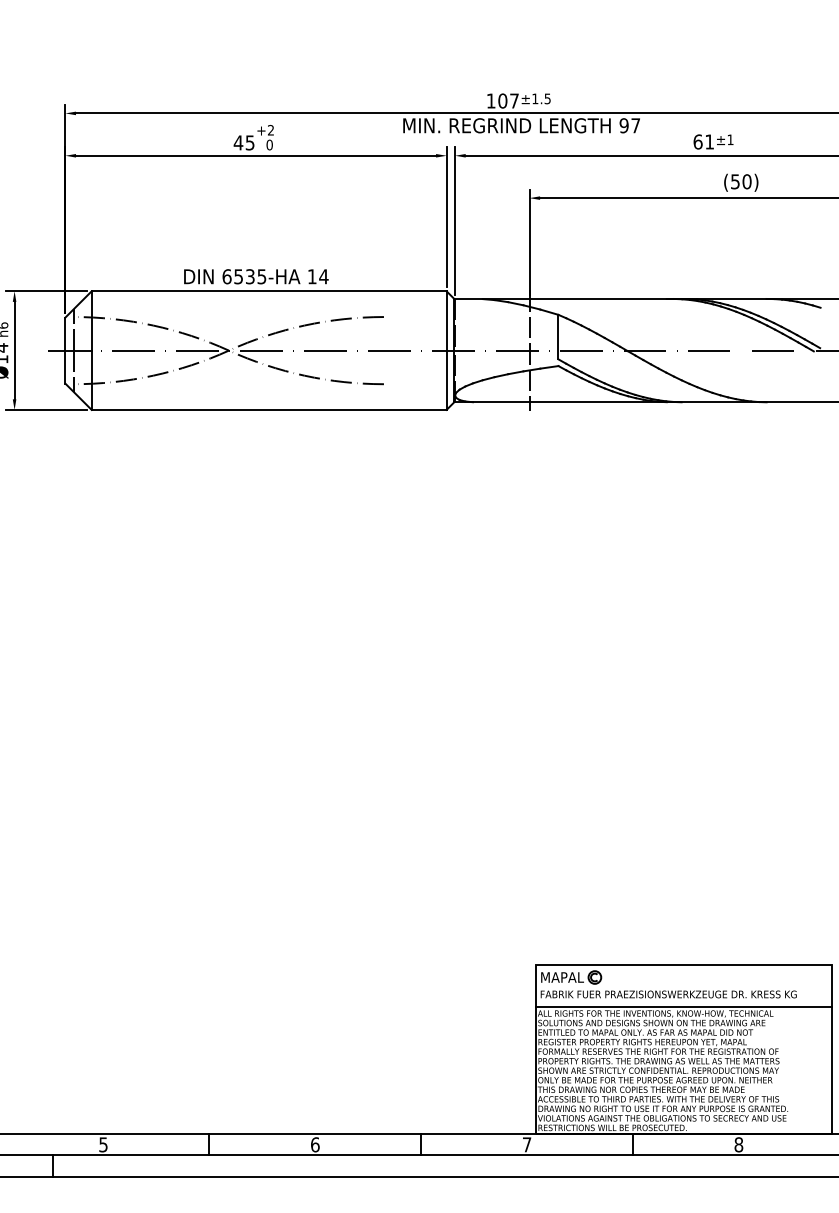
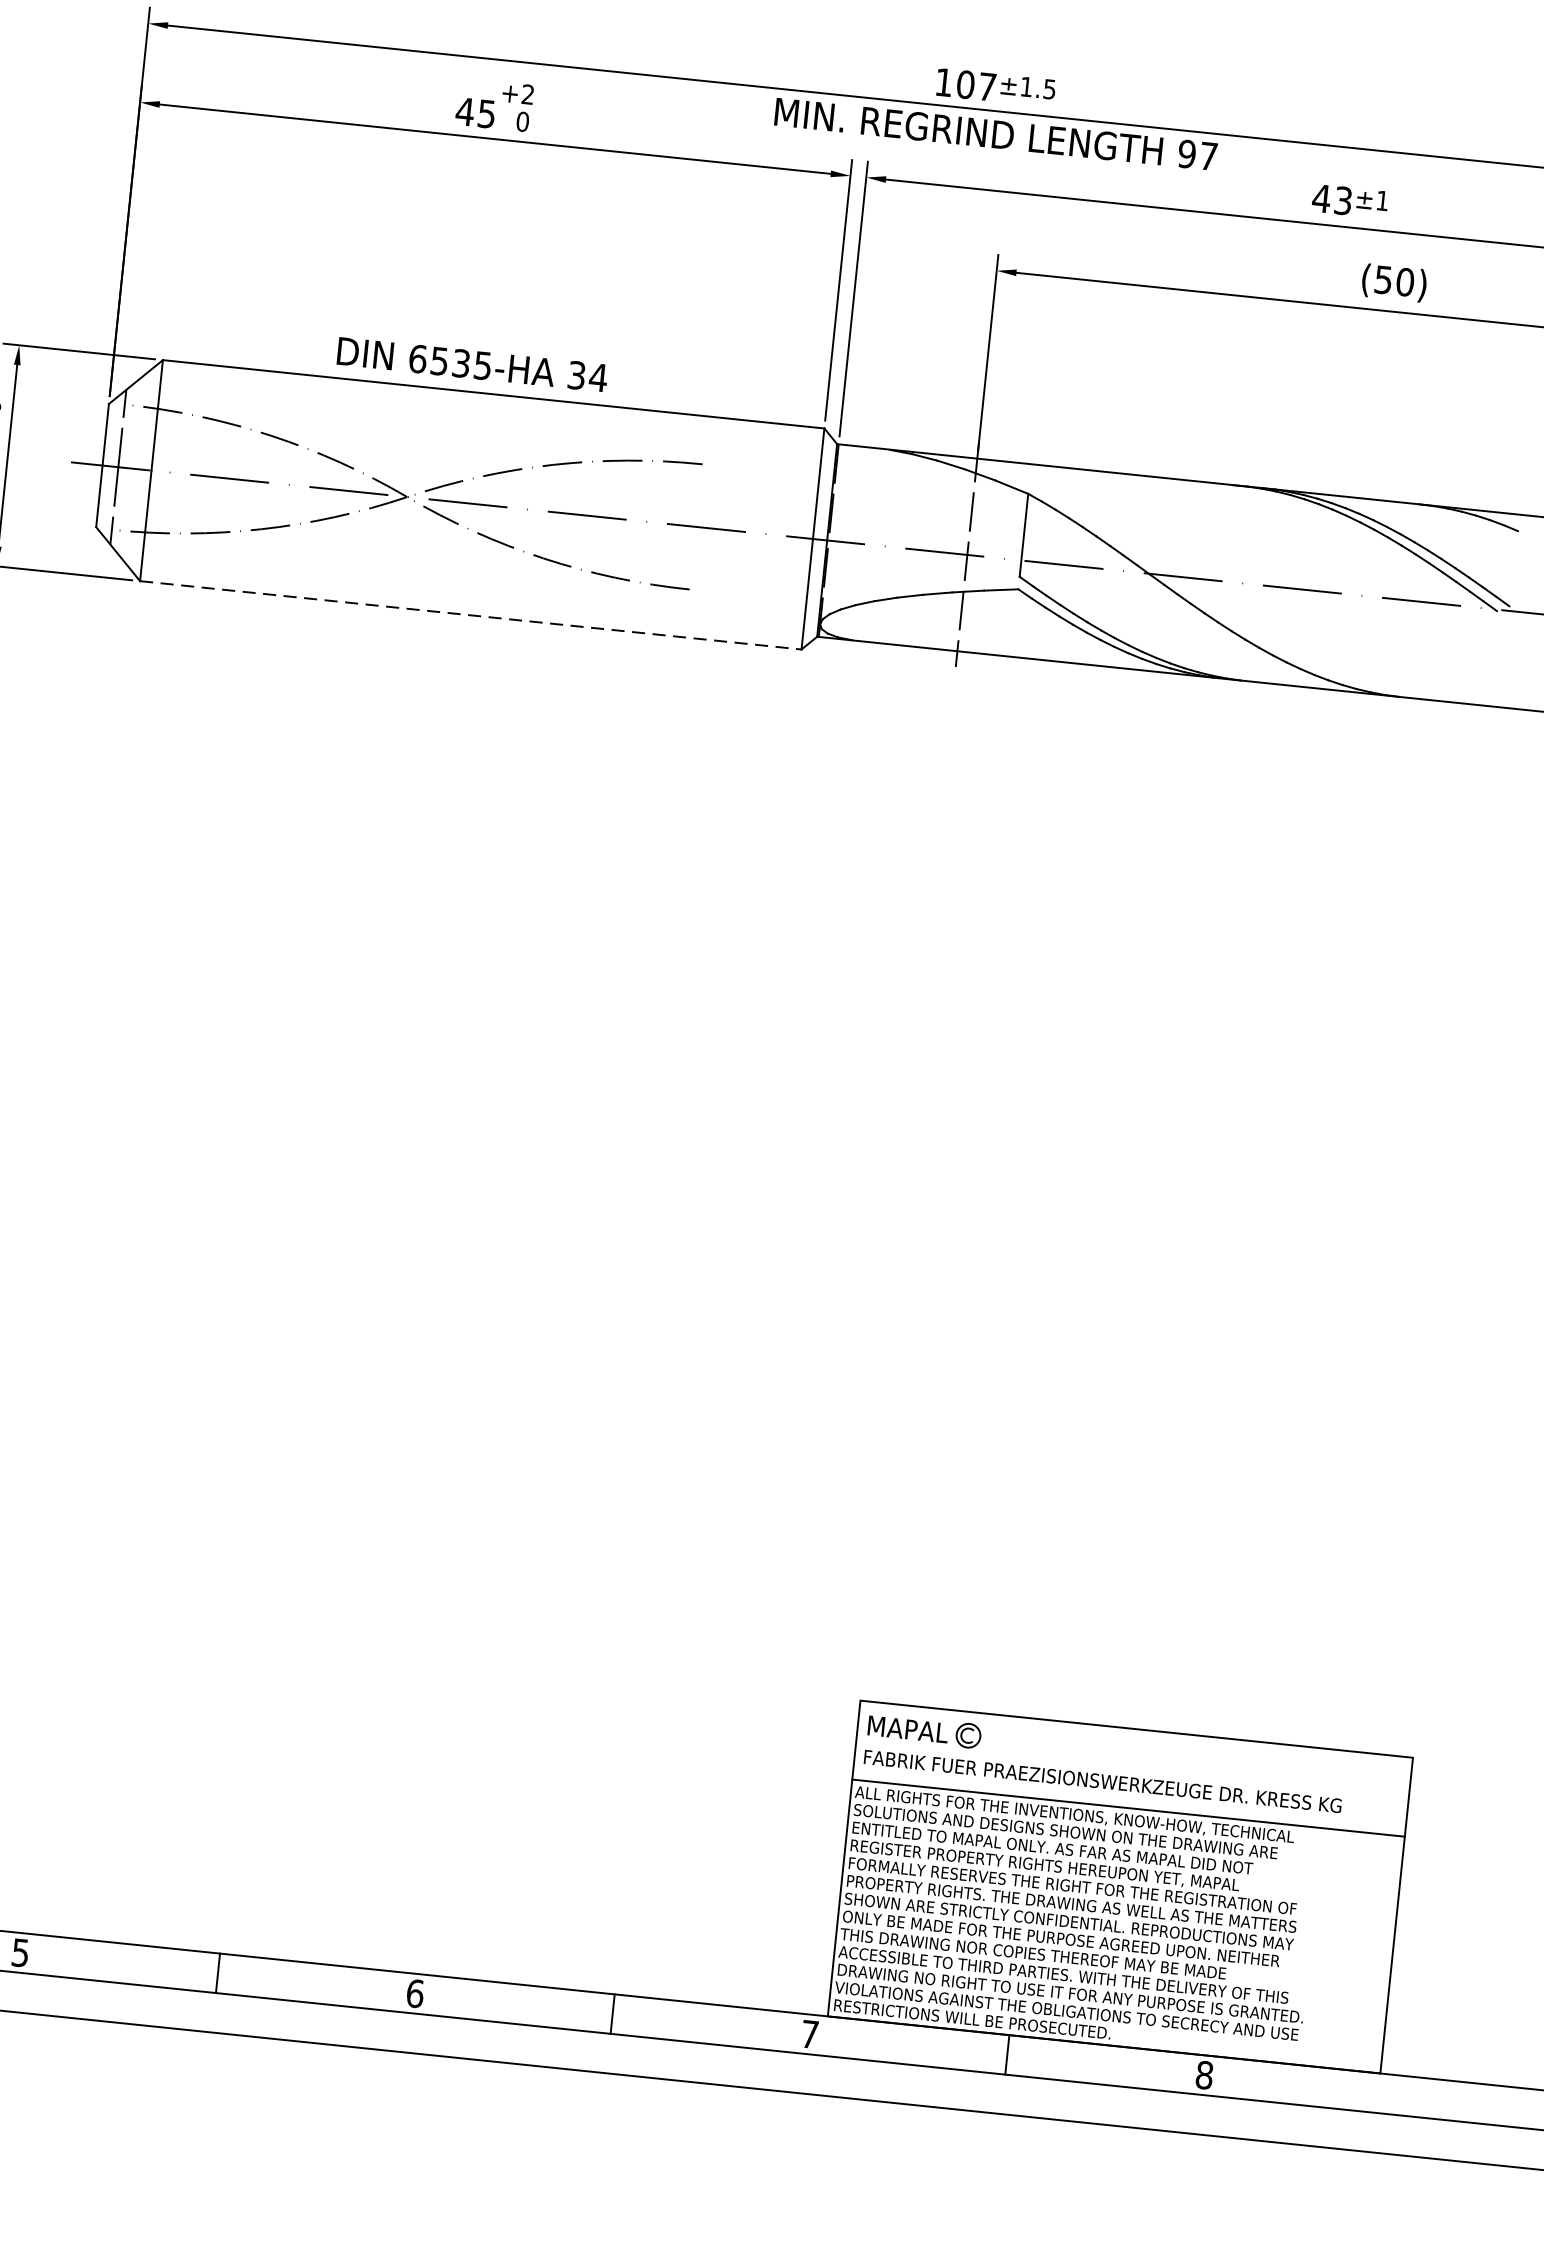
text: (703, 141) -> (1331, 198), 61 -> 43
text: (311, 276) -> (575, 374), 14 -> 34
line: (269, 409) -> (471, 614), solid -> dashed

